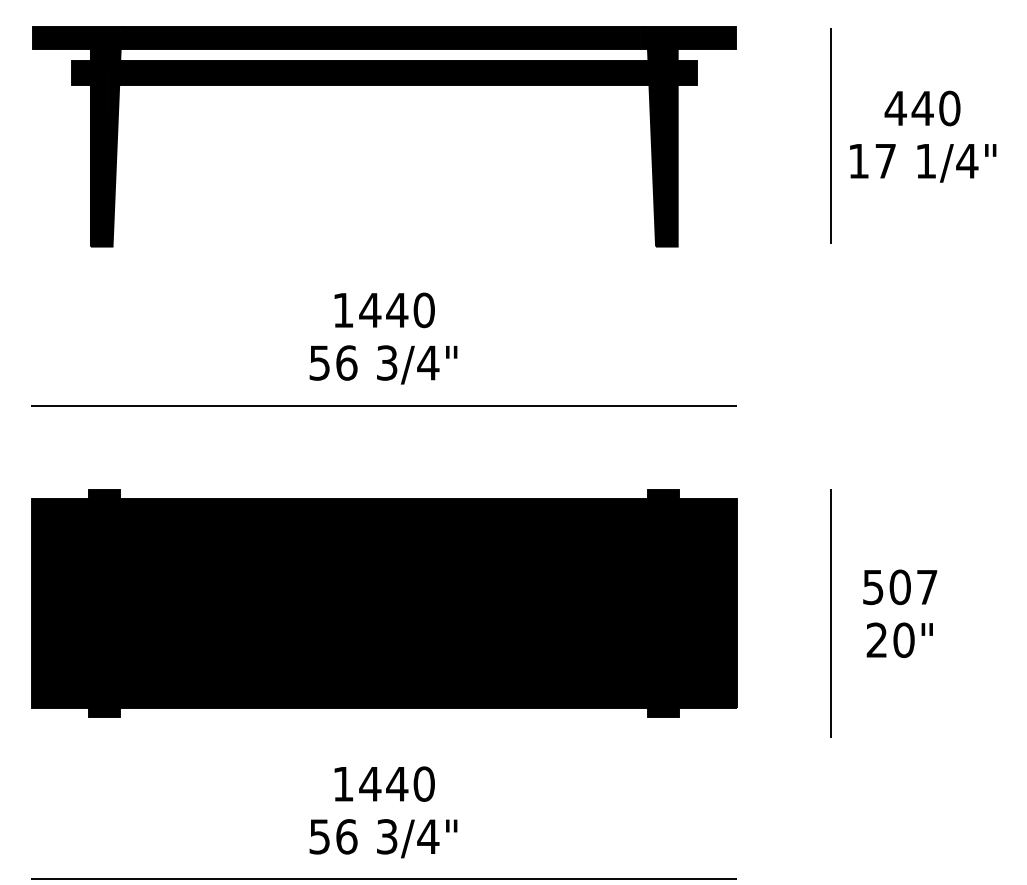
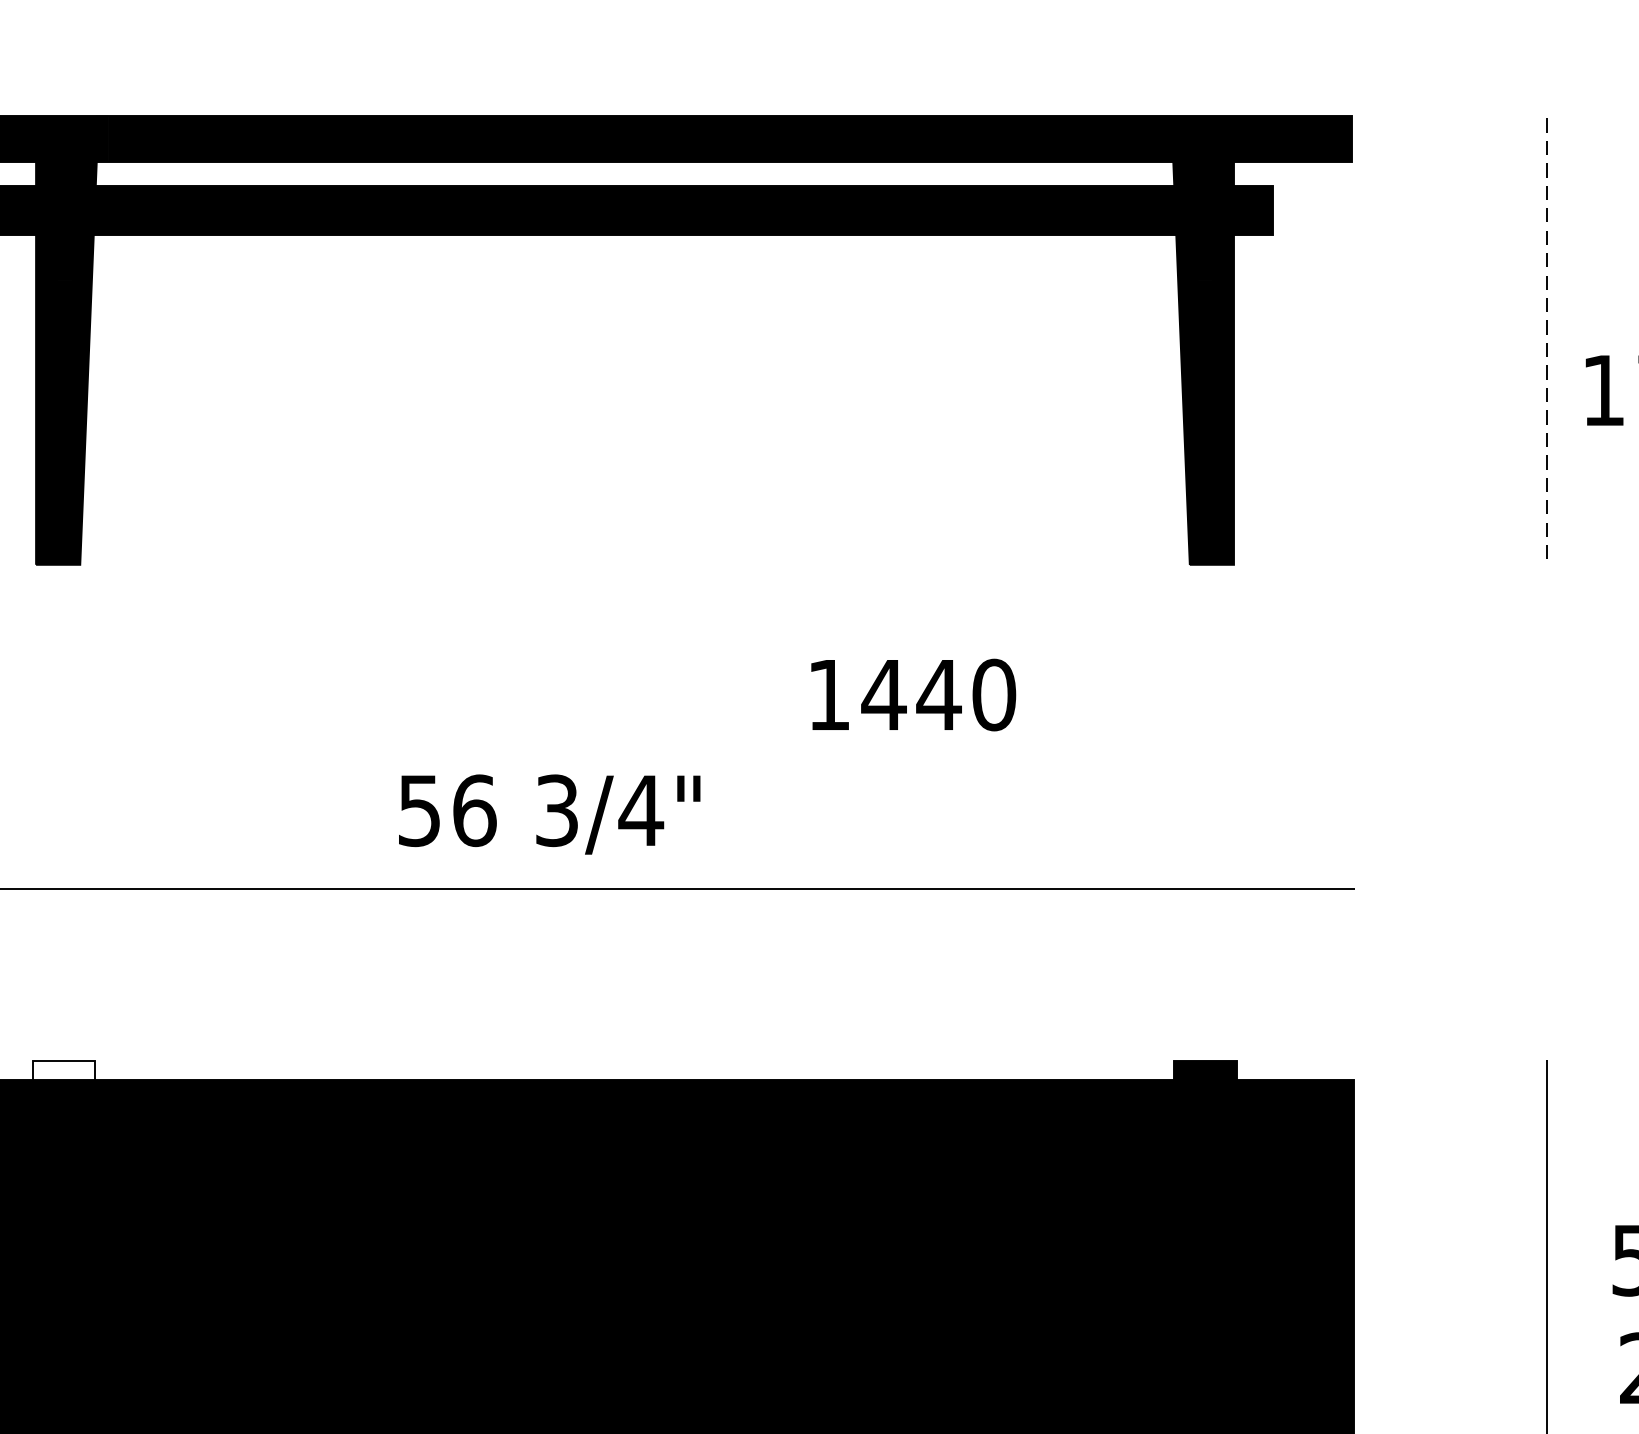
line: (831, 135) -> (1547, 338), solid -> dashed
text: (384, 310) -> (913, 695), moved
text: (383, 364) -> (549, 813), moved
fill: (104, 493) -> (63, 1068), removed

